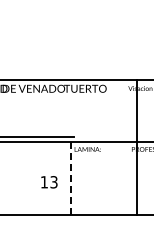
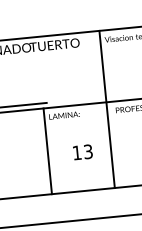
line: (136, 147) -> (107, 109), moved
line: (70, 178) -> (47, 151), dashed -> solid
text: (49, 182) -> (83, 152), moved

